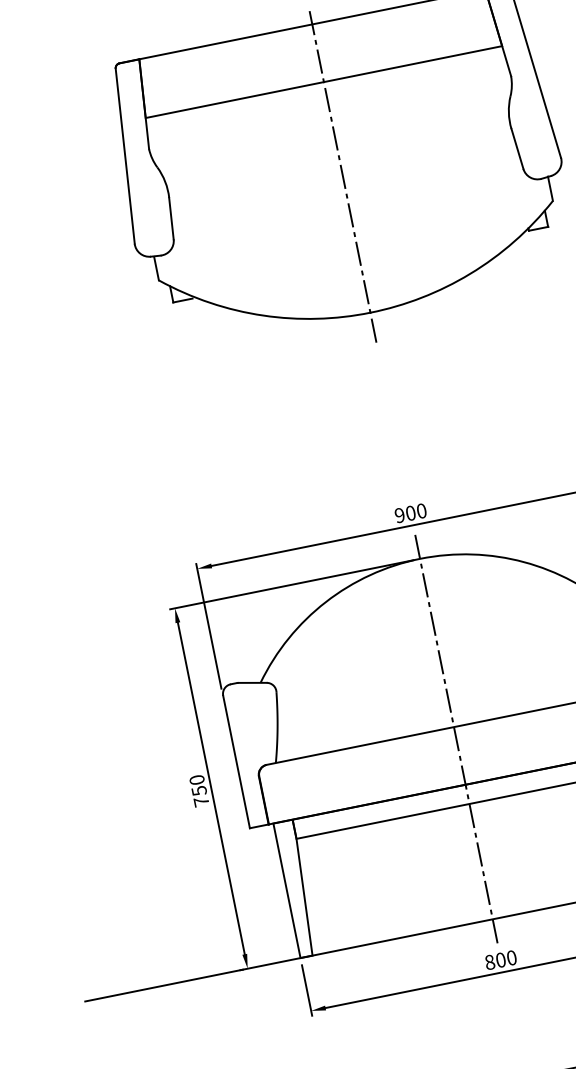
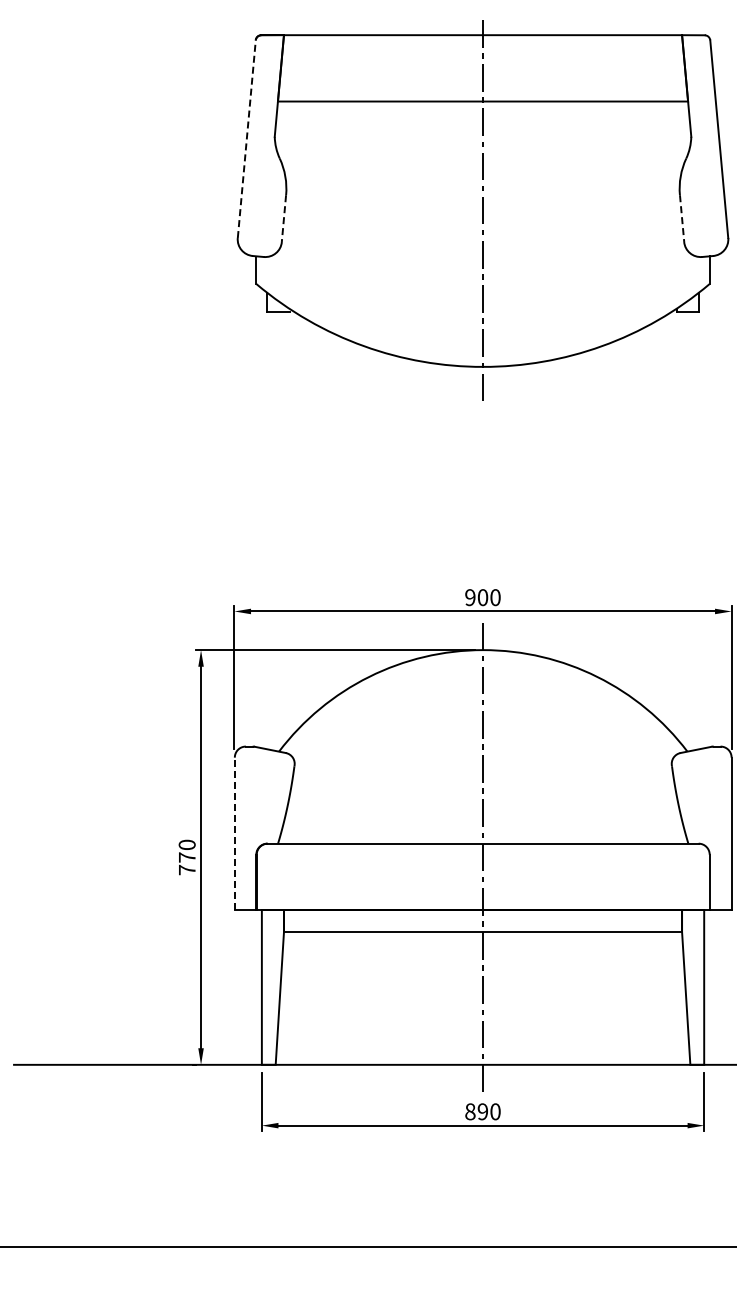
line: (517, 149) -> (682, 219), solid -> dashed
line: (124, 155) -> (246, 138), solid -> dashed
line: (171, 219) -> (283, 219), solid -> dashed
line: (236, 761) -> (234, 833), solid -> dashed
text: (199, 790) -> (187, 857), 750 -> 770
text: (500, 959) -> (482, 1111), 800 -> 890

